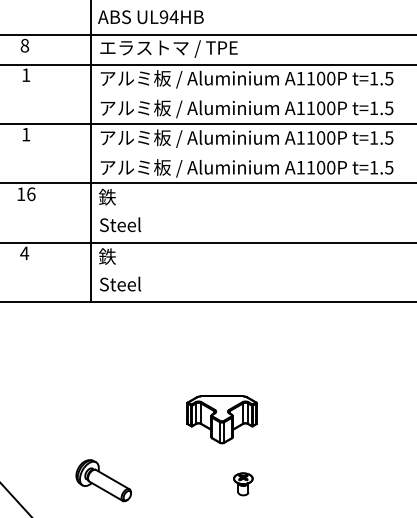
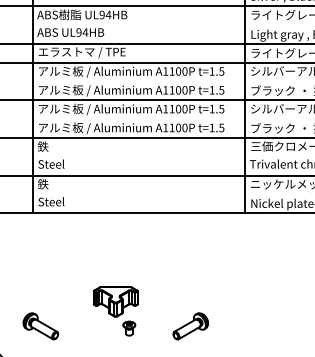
part: (221, 419) -> (115, 301), moved
part: (339, 480) -> (190, 326), added

